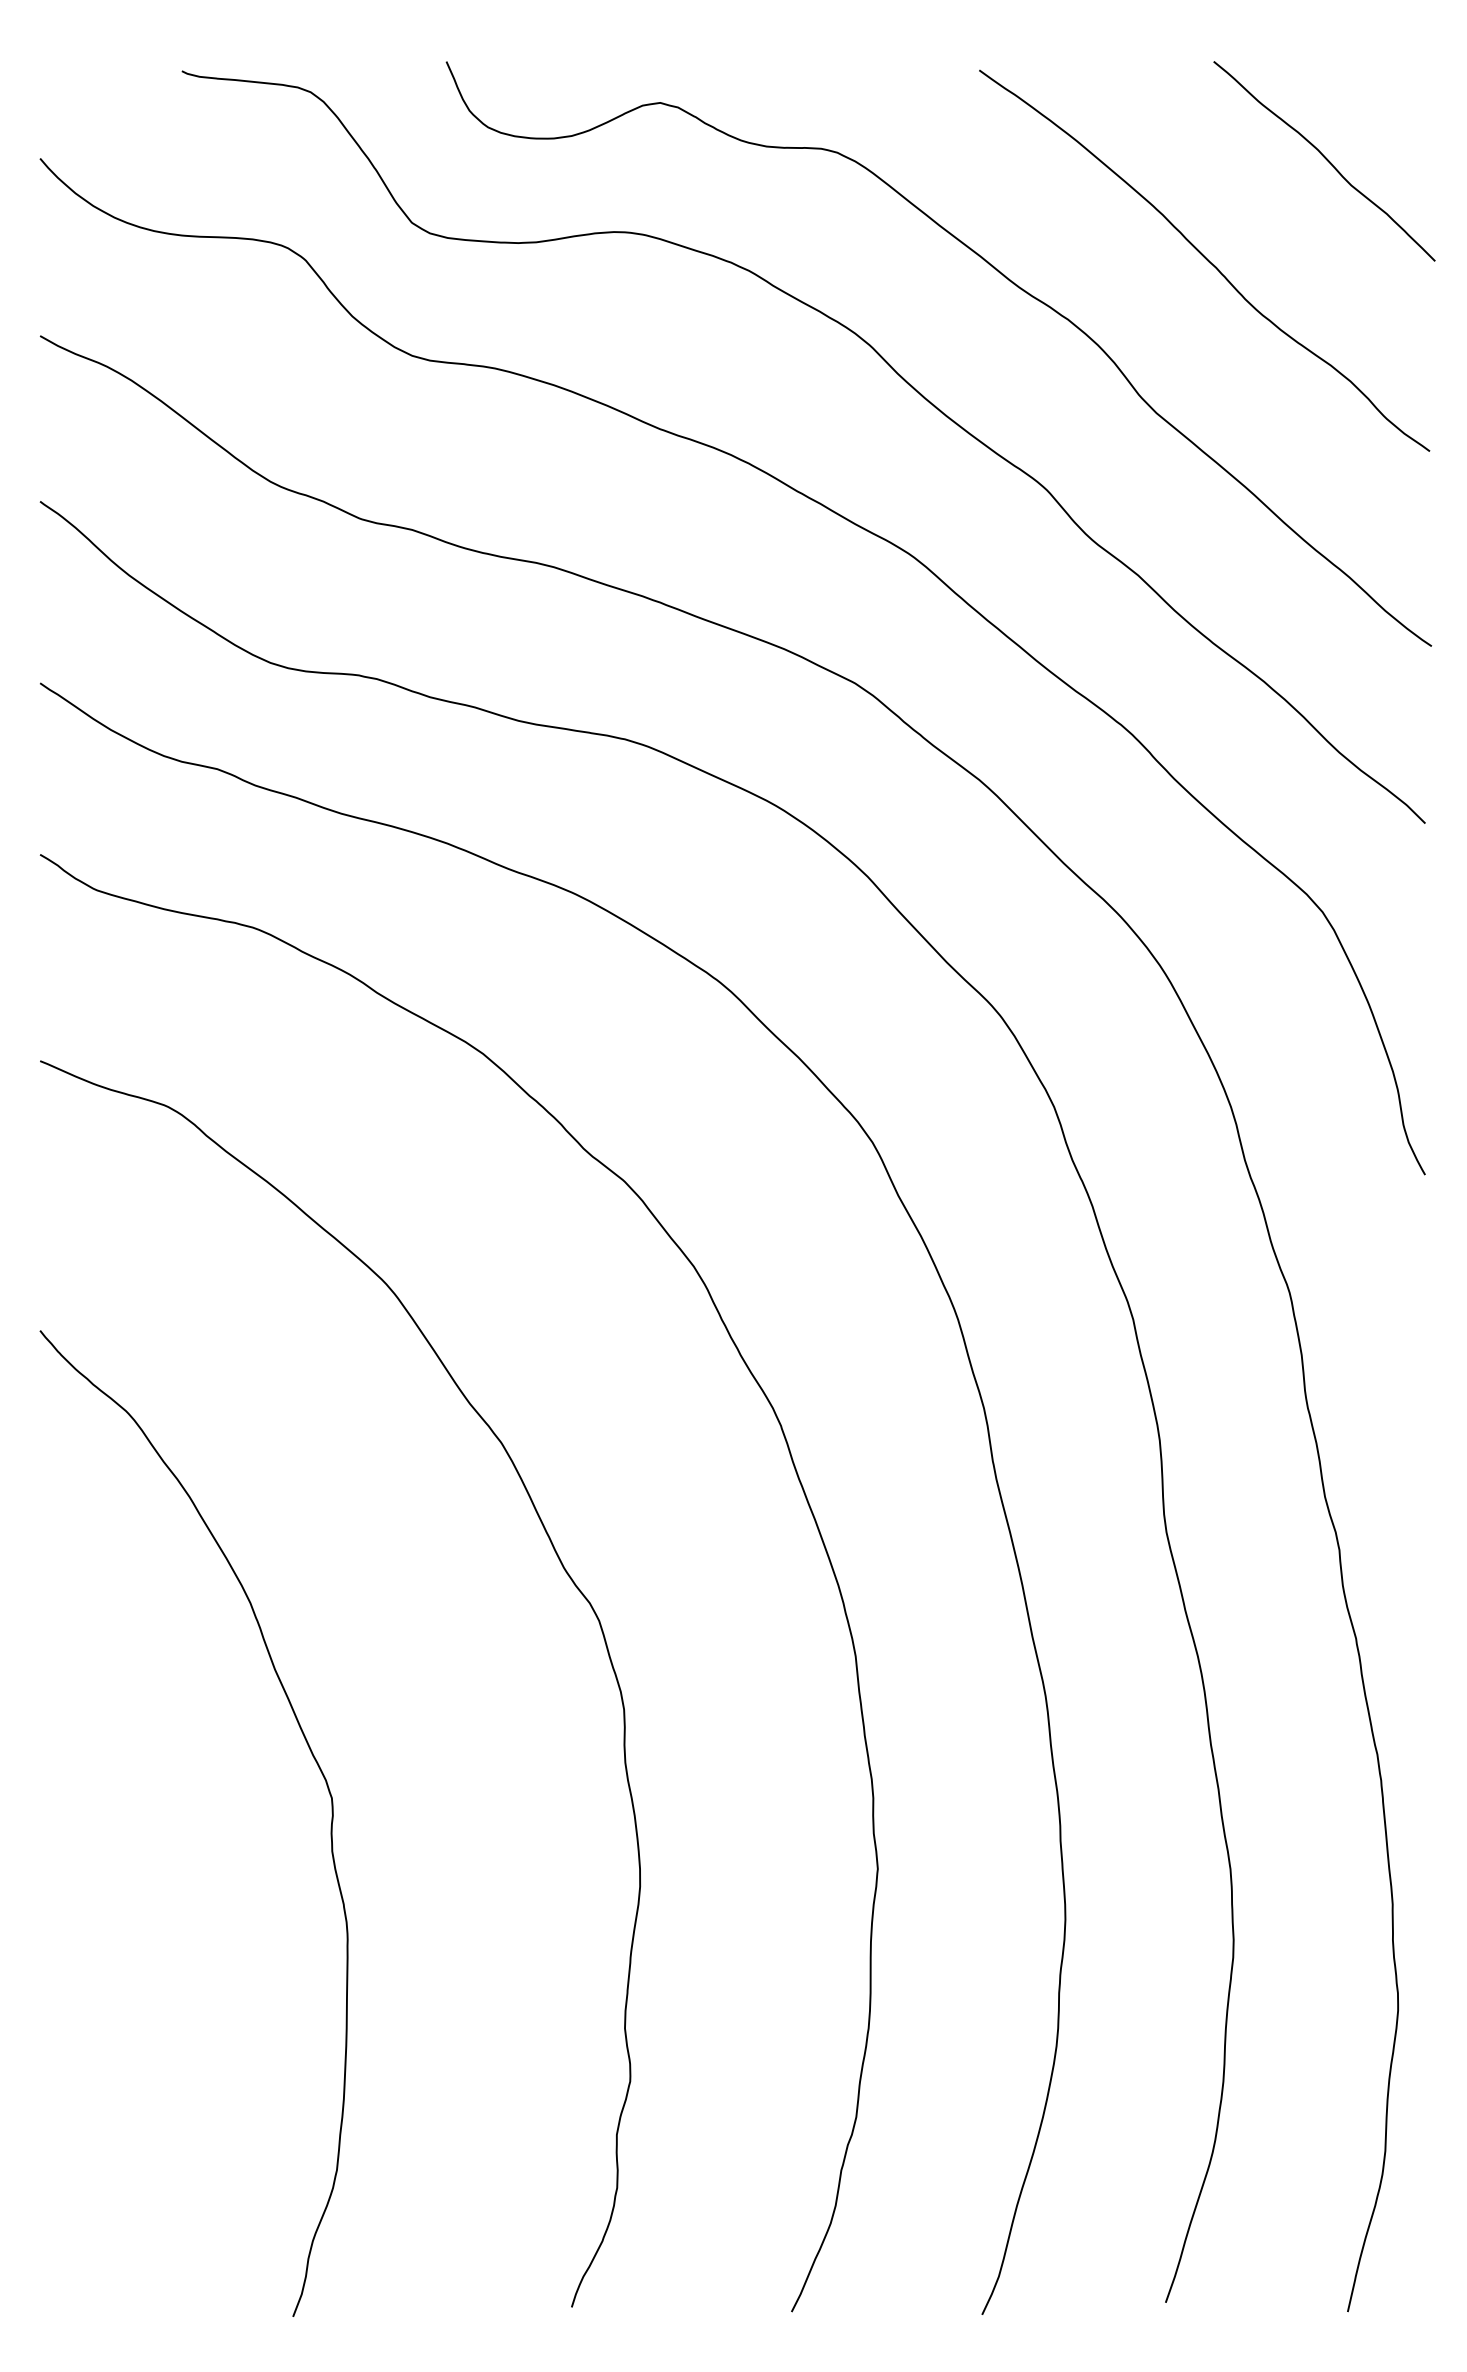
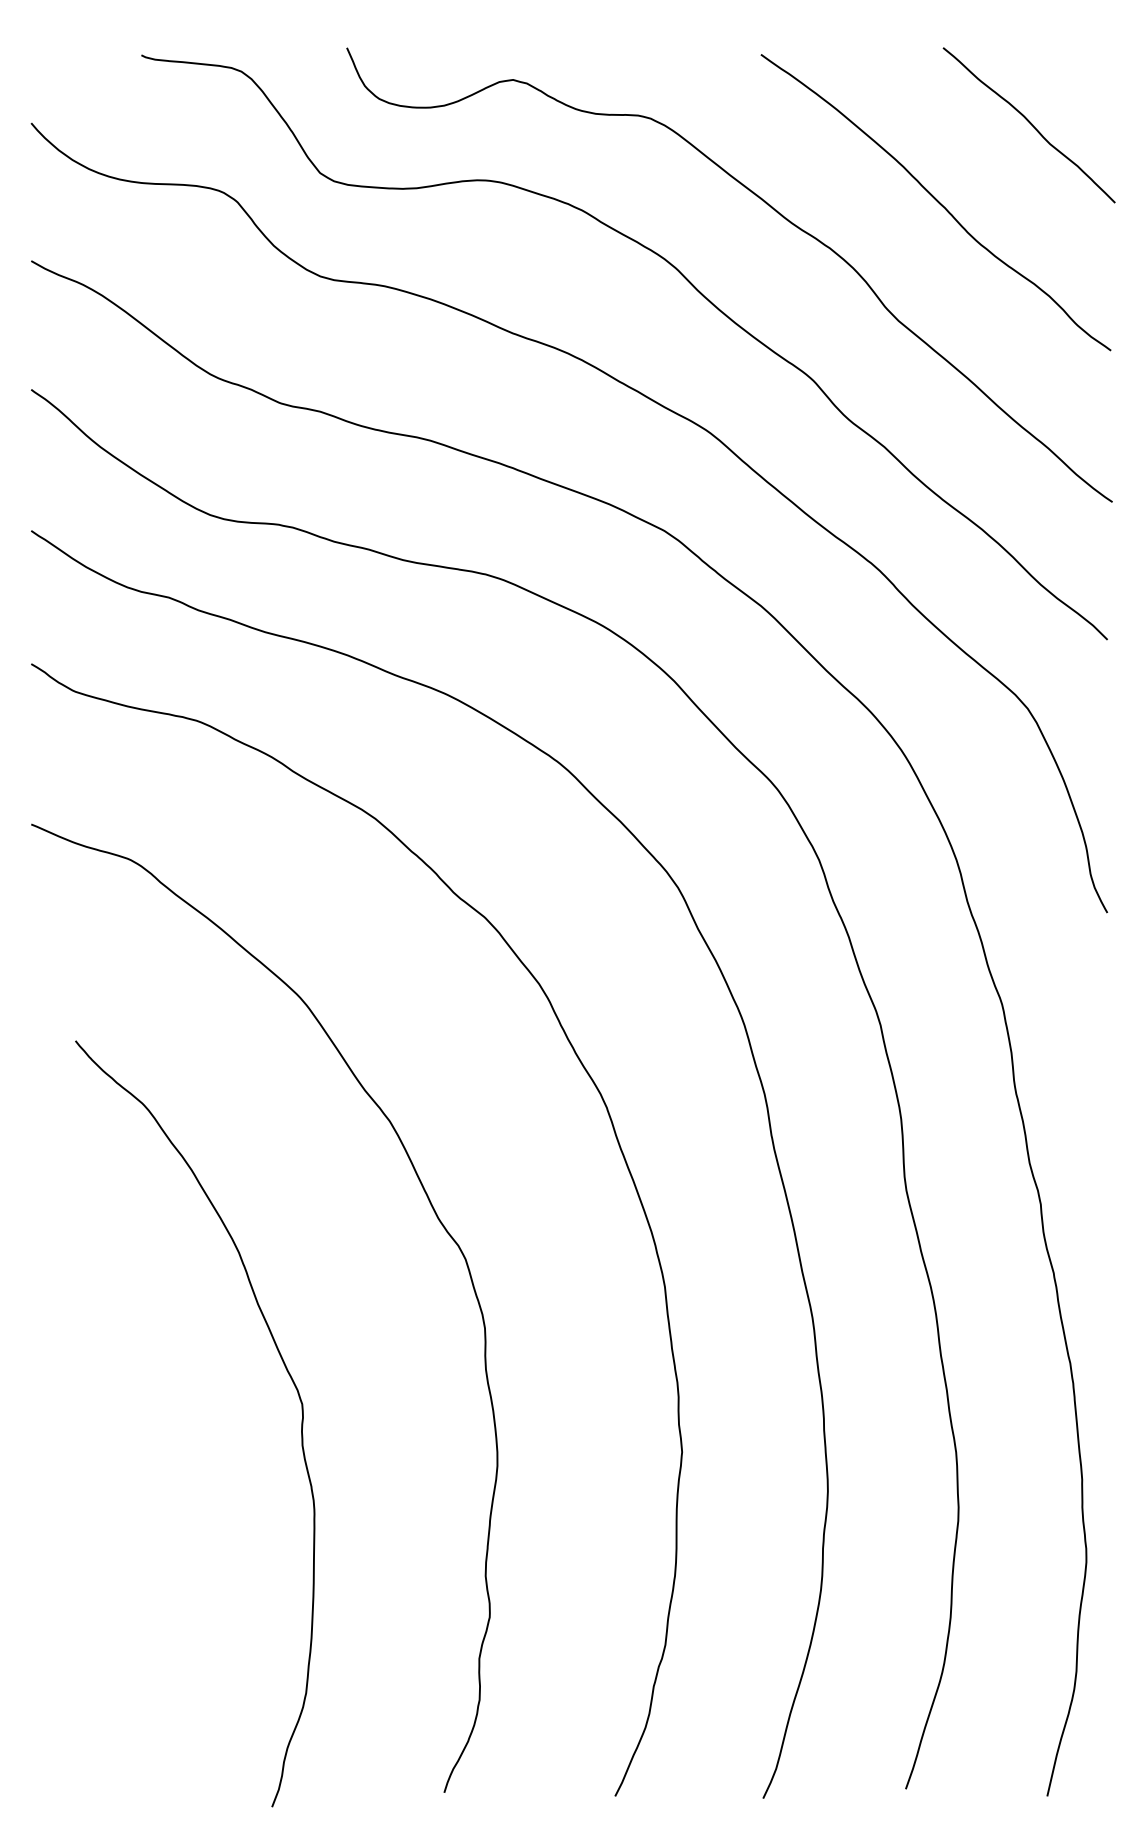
curve: (314, 1760) -> (288, 1374), moved

